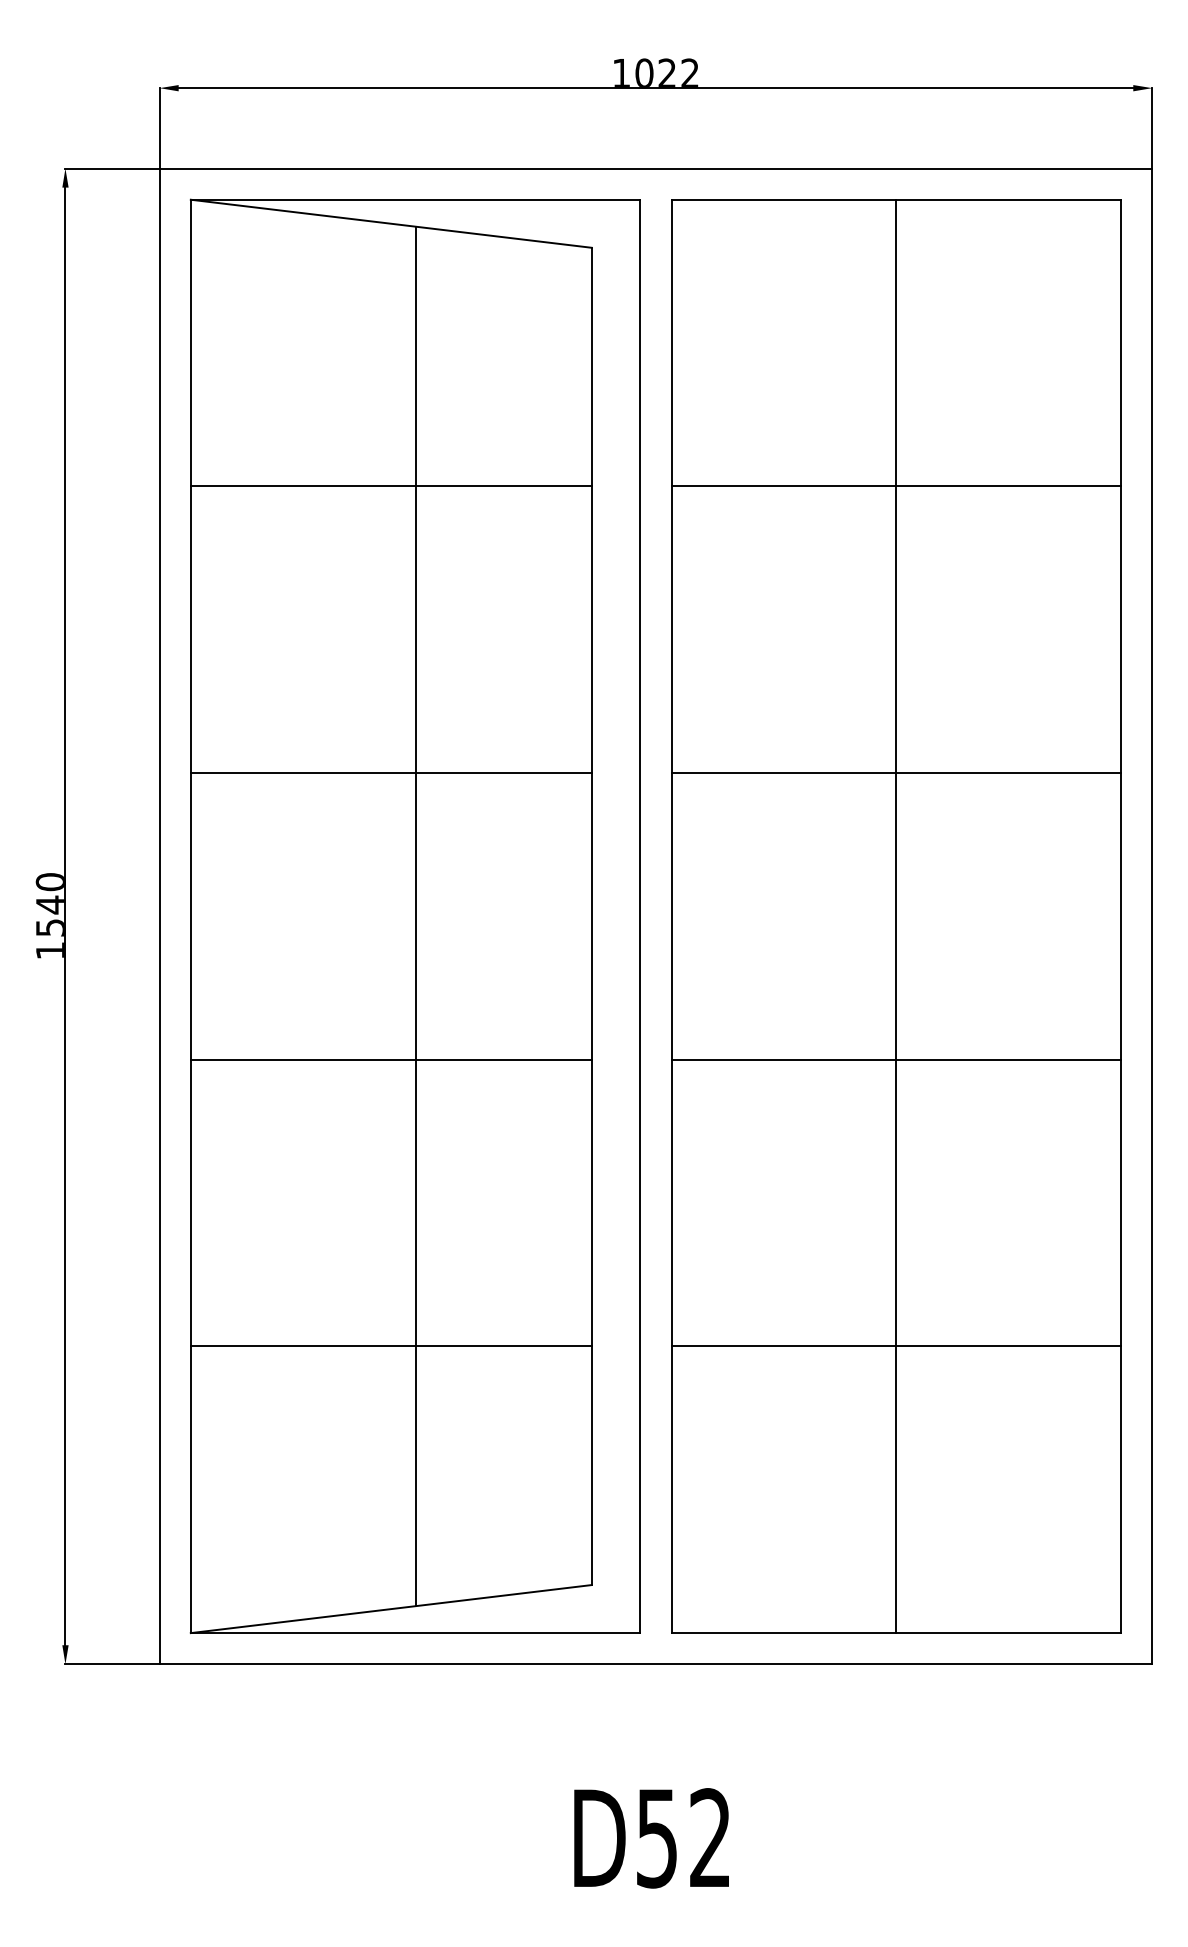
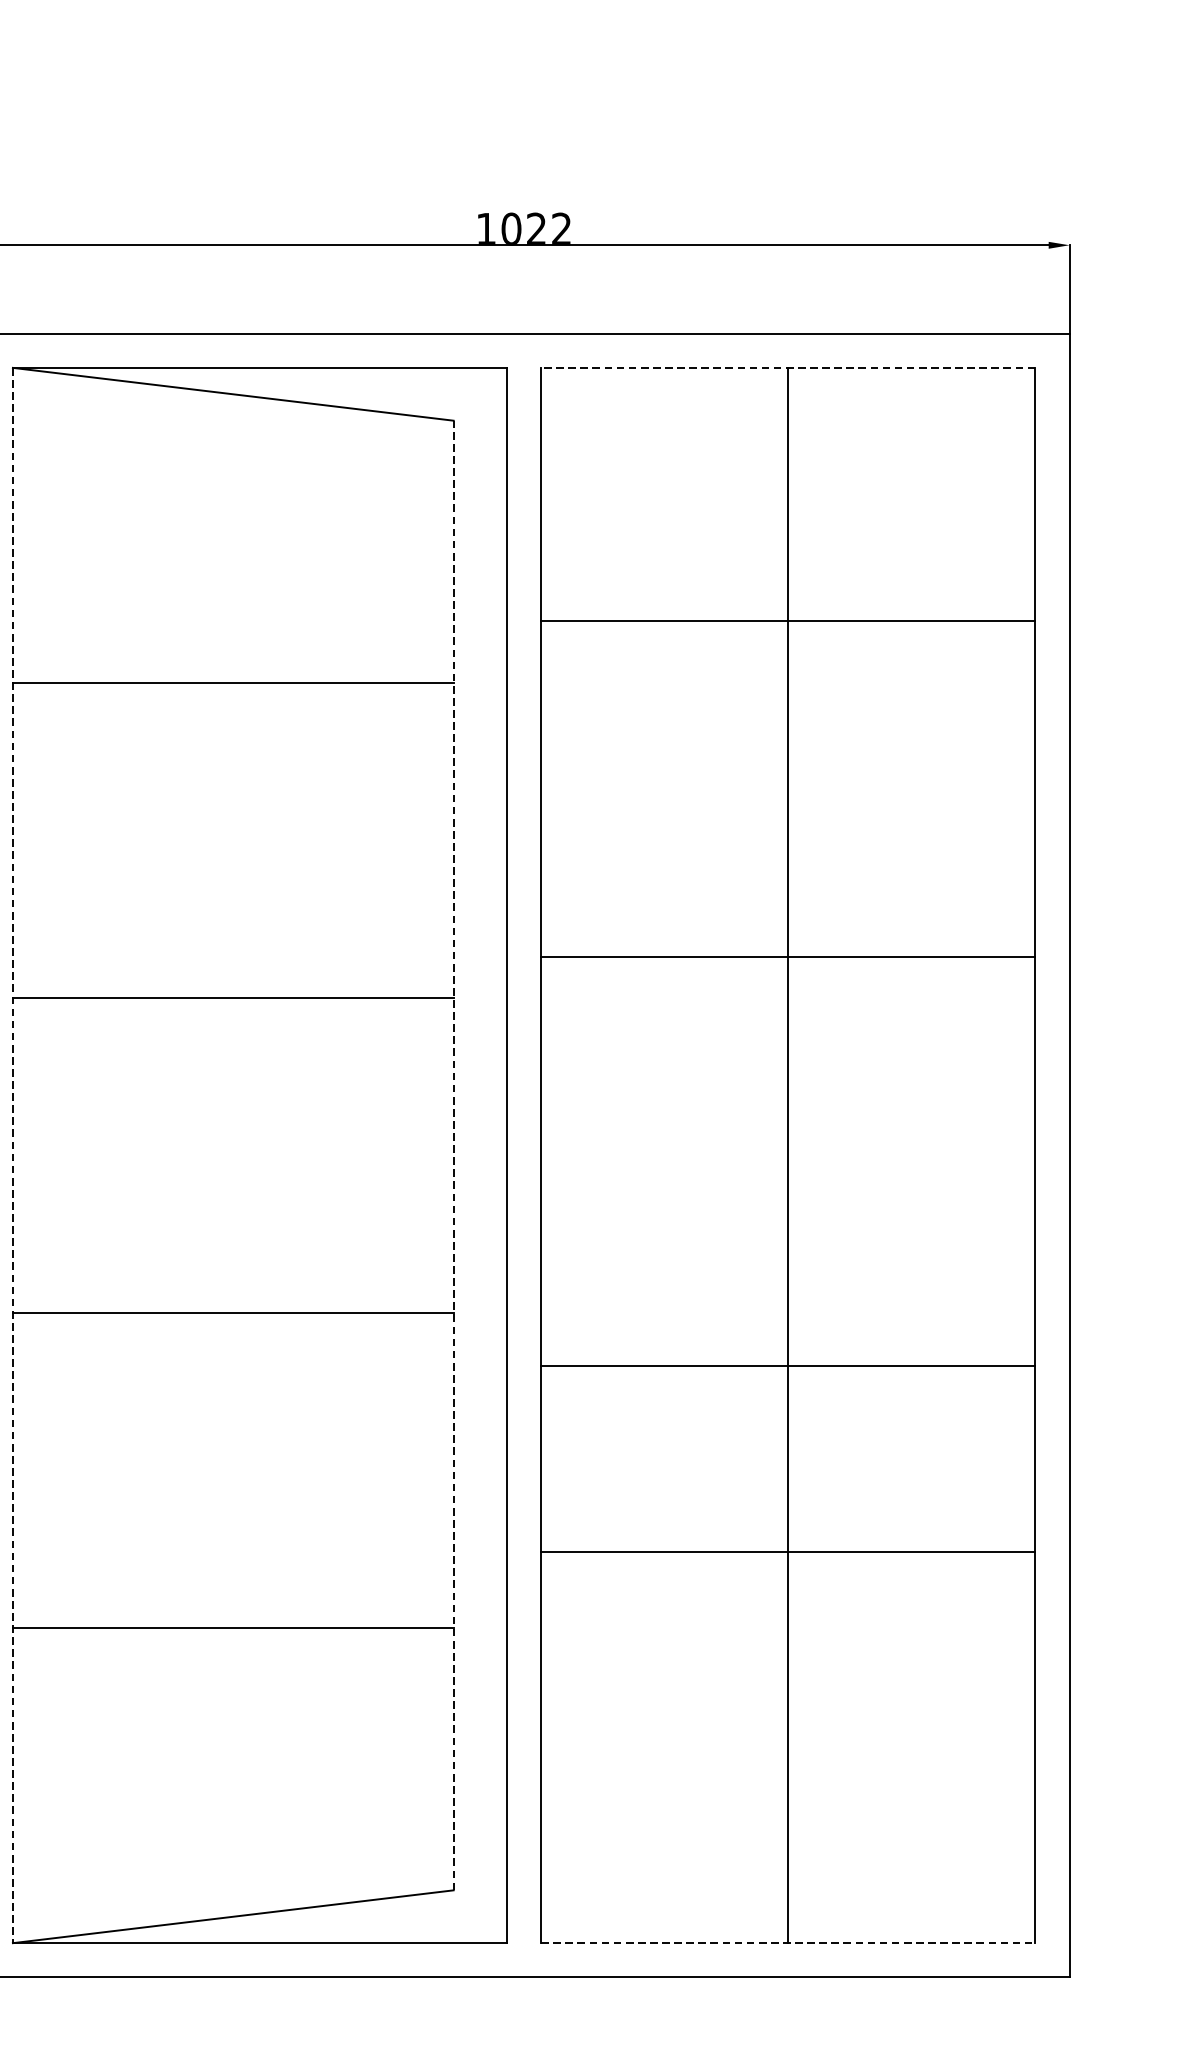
line: (896, 199) -> (788, 367), solid -> dashed
line: (896, 486) -> (788, 621), moved
line: (896, 773) -> (788, 957), moved
line: (190, 916) -> (12, 1155), solid -> dashed
line: (415, 916) -> (259, 1155), removed
line: (591, 916) -> (453, 1155), solid -> dashed
line: (896, 1059) -> (788, 1365), moved
line: (896, 1346) -> (788, 1552), moved
line: (896, 1633) -> (788, 1943), solid -> dashed

